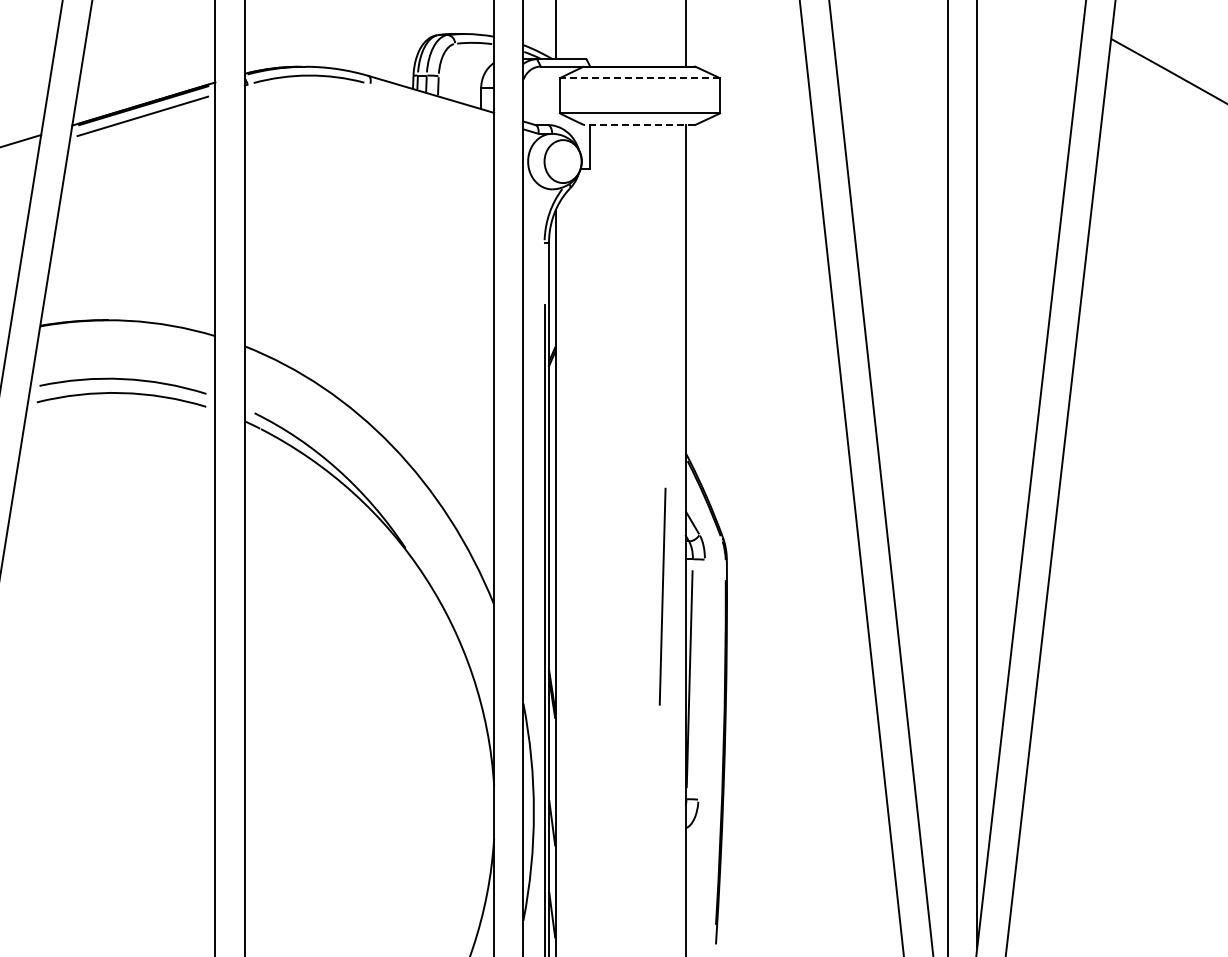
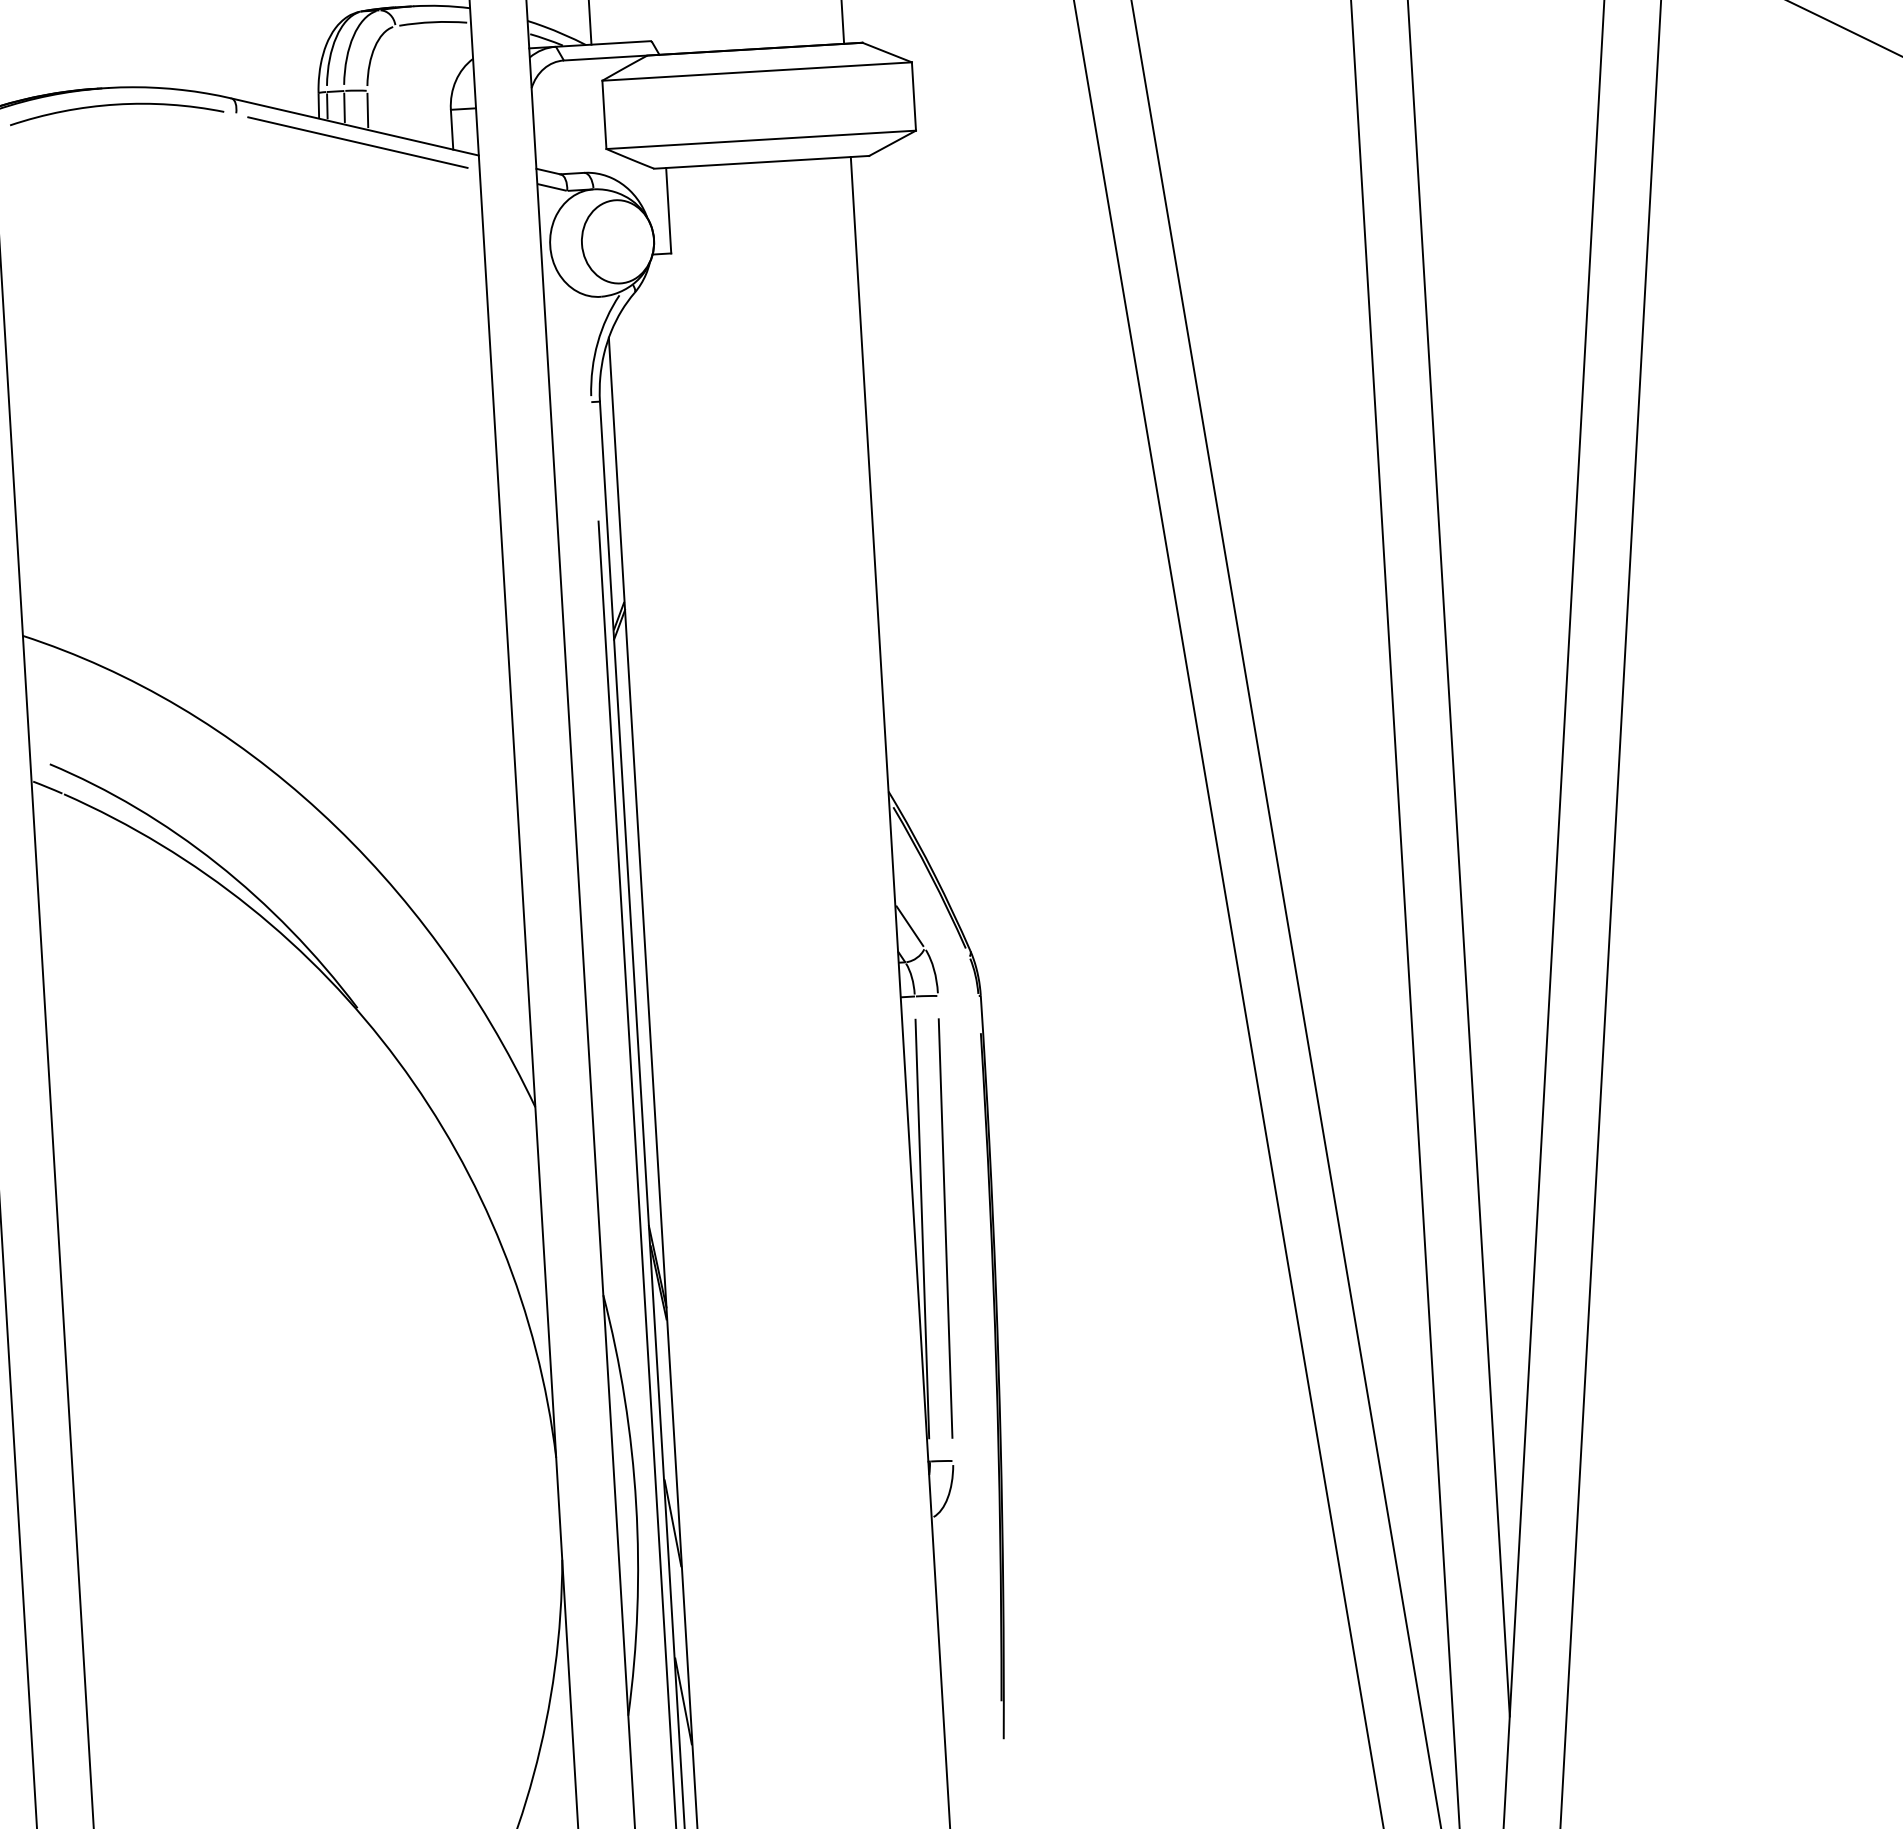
line: (640, 78) -> (758, 72), dashed -> solid
line: (431, 102) -> (356, 142), added
line: (639, 125) -> (761, 163), dashed -> solid
line: (662, 596) -> (945, 1228), moved

